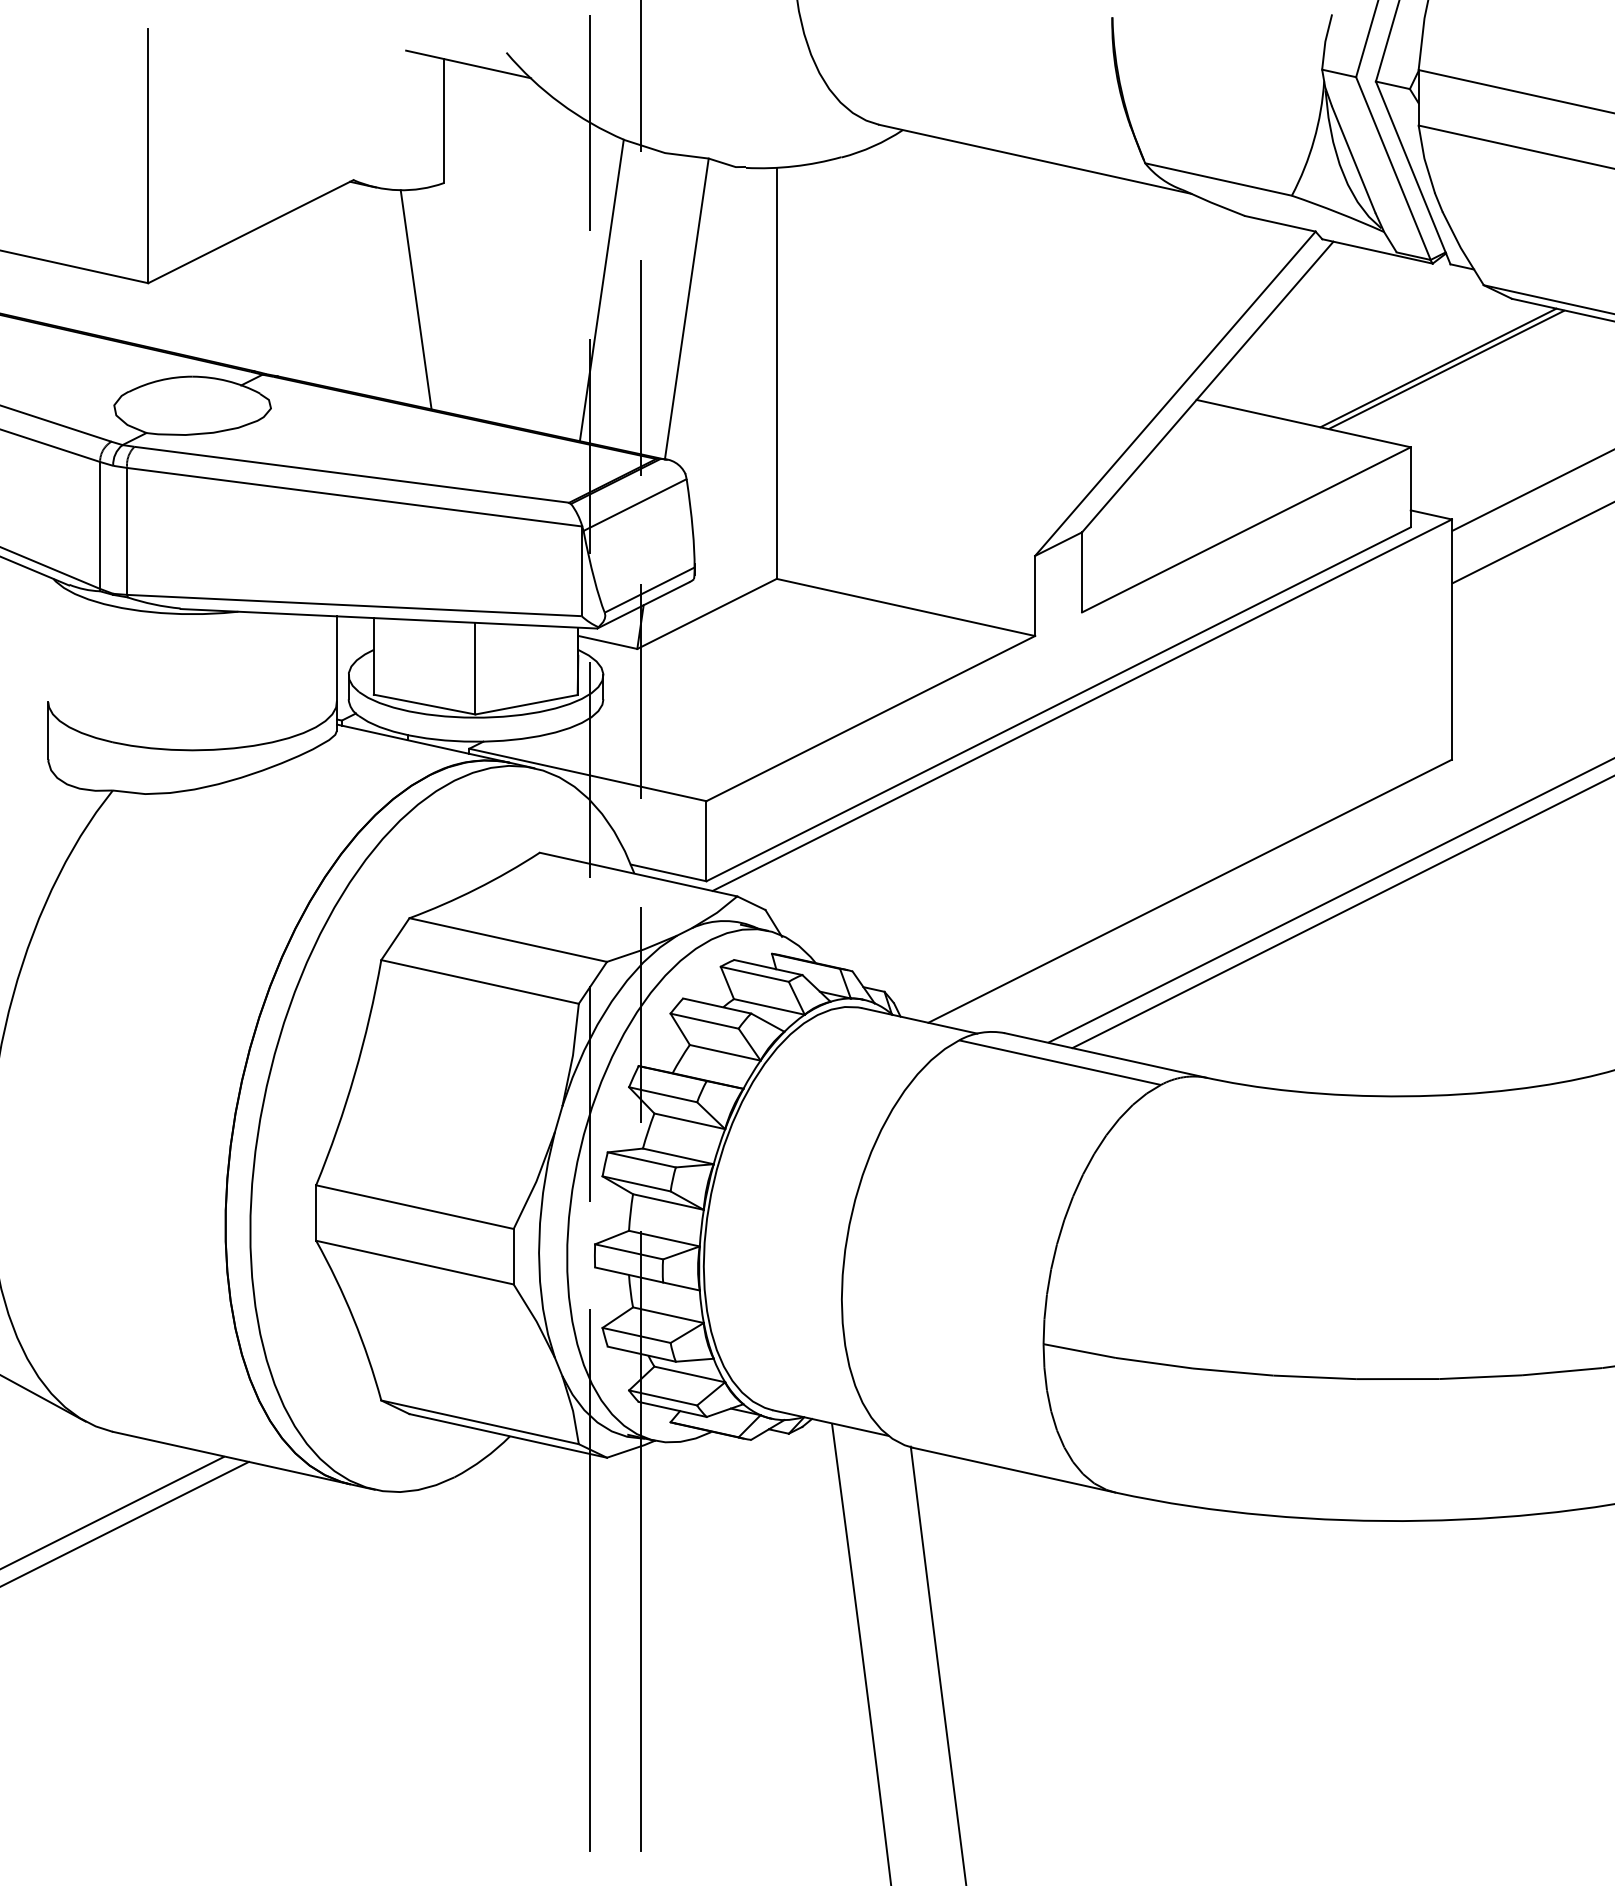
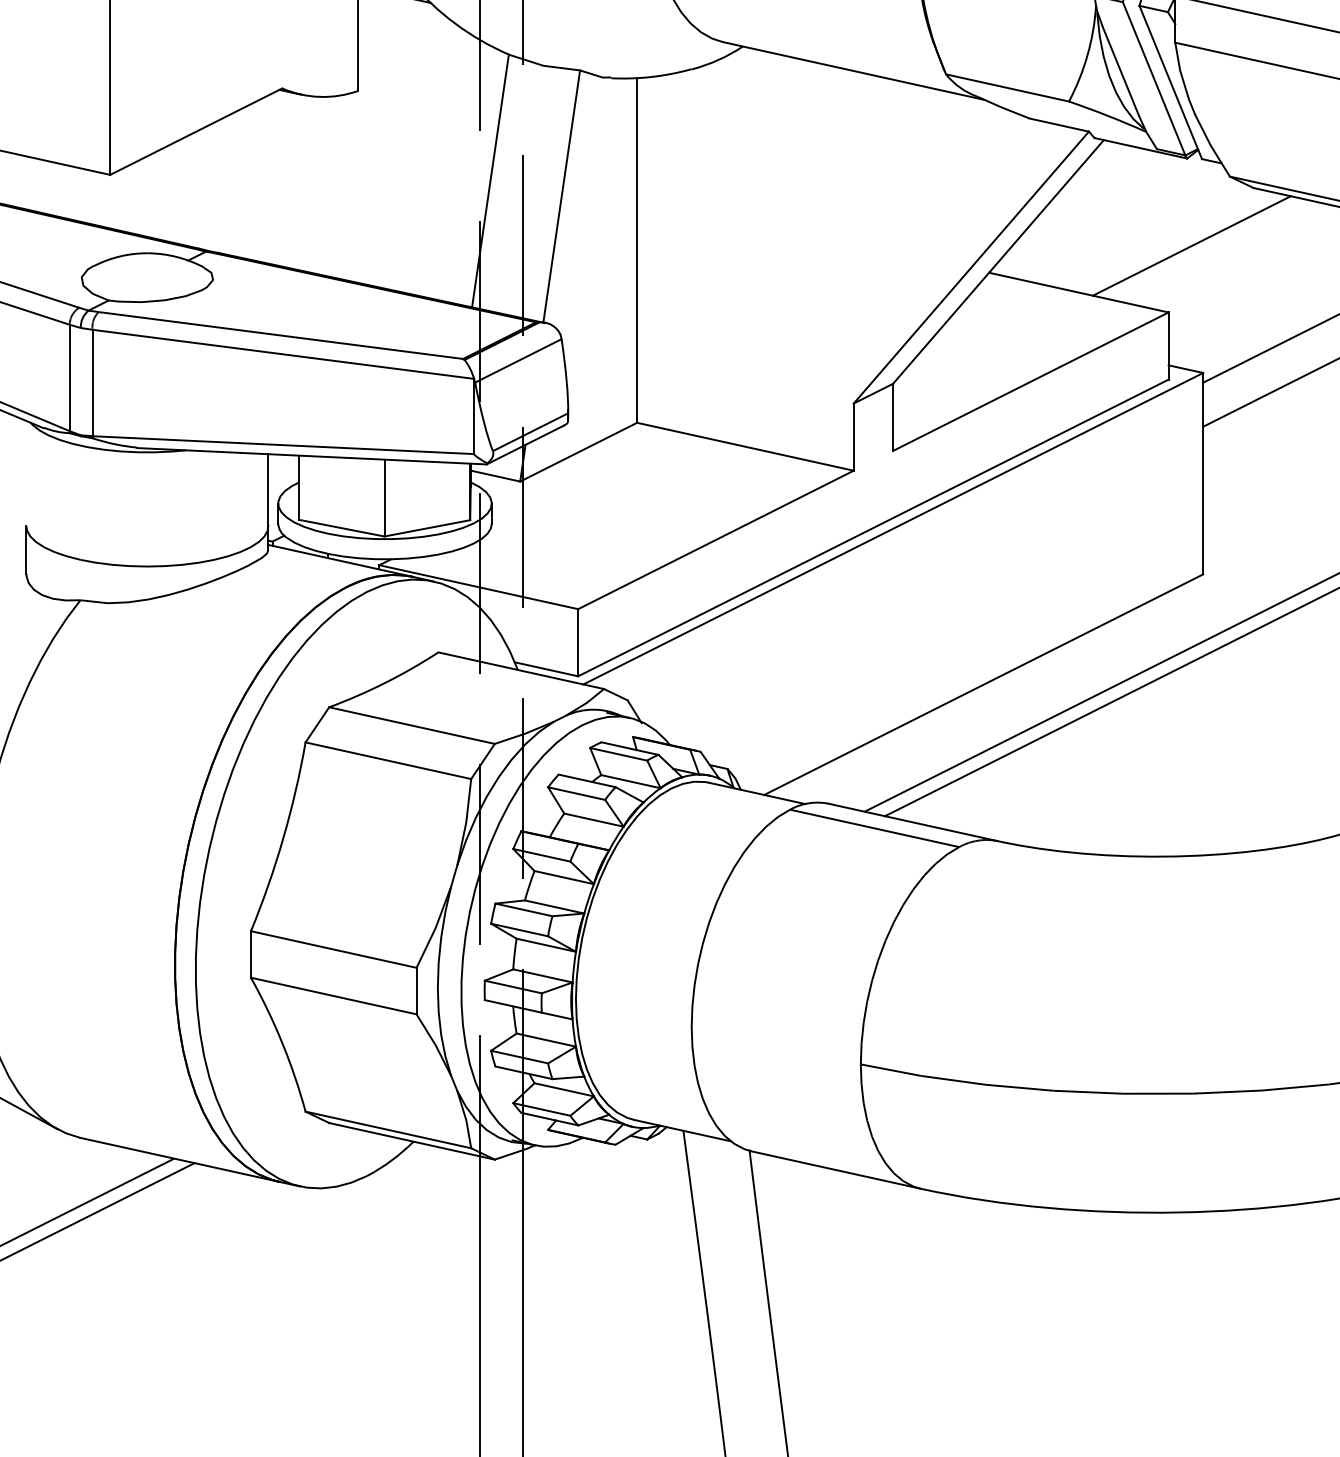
line: (415, 299) -> (334, 188), removed
line: (1446, 369) -> (1198, 247), removed

